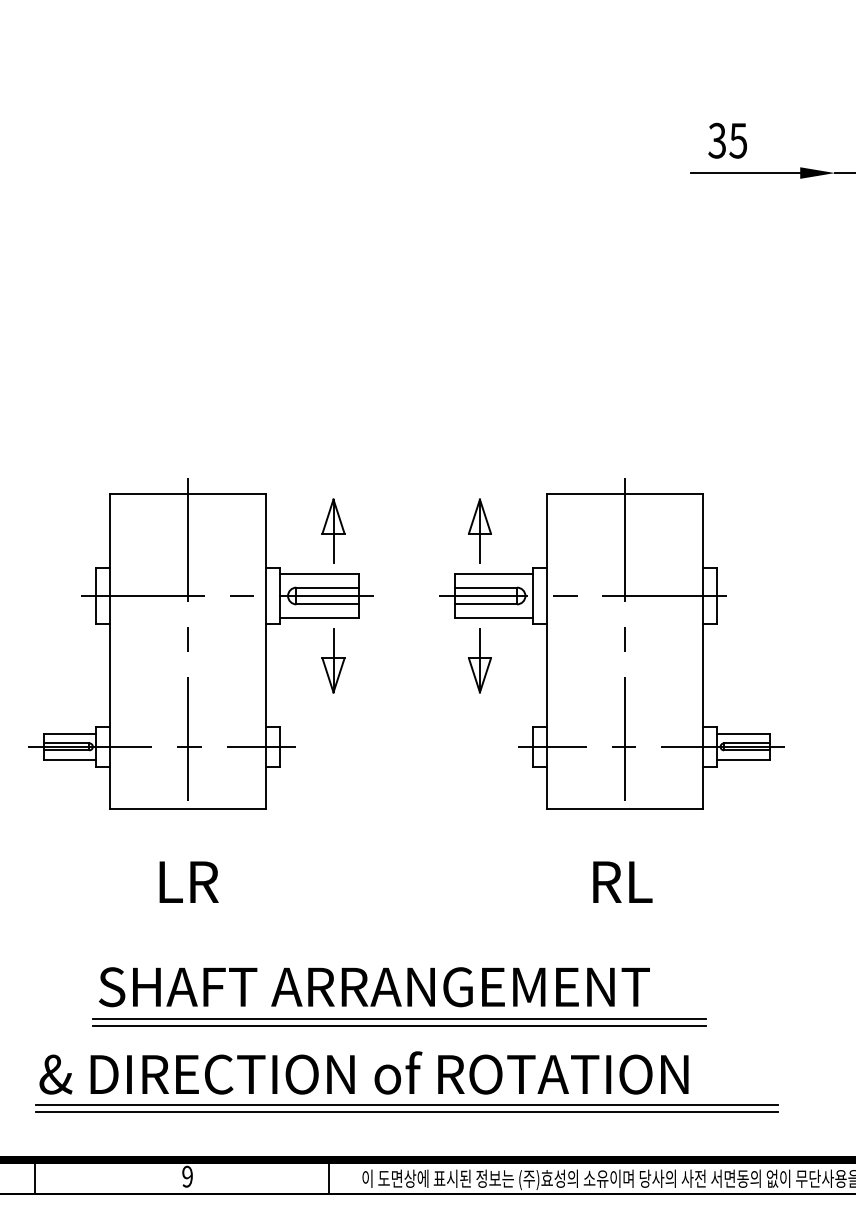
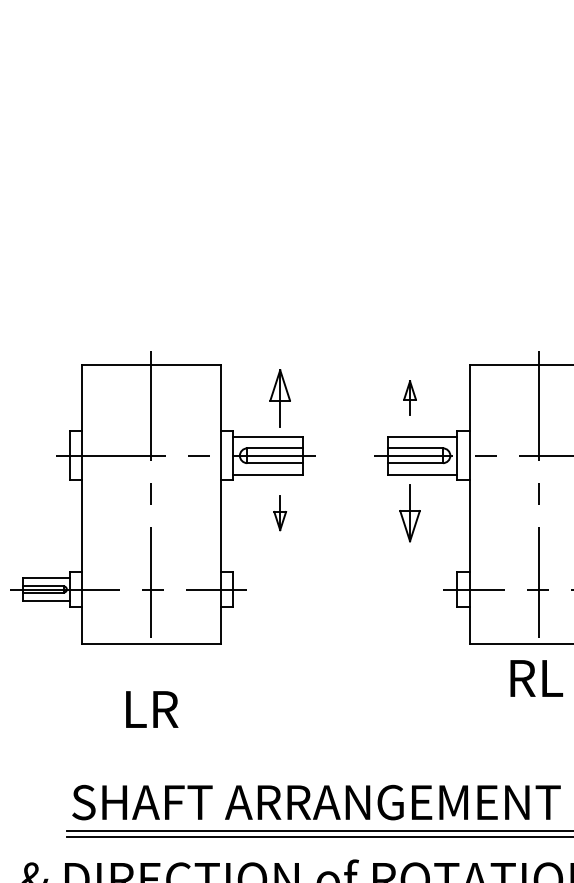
part: (479, 530) -> (409, 397), size x0.6
part: (333, 660) -> (280, 512), size x0.6
text: (622, 881) -> (536, 677), moved

